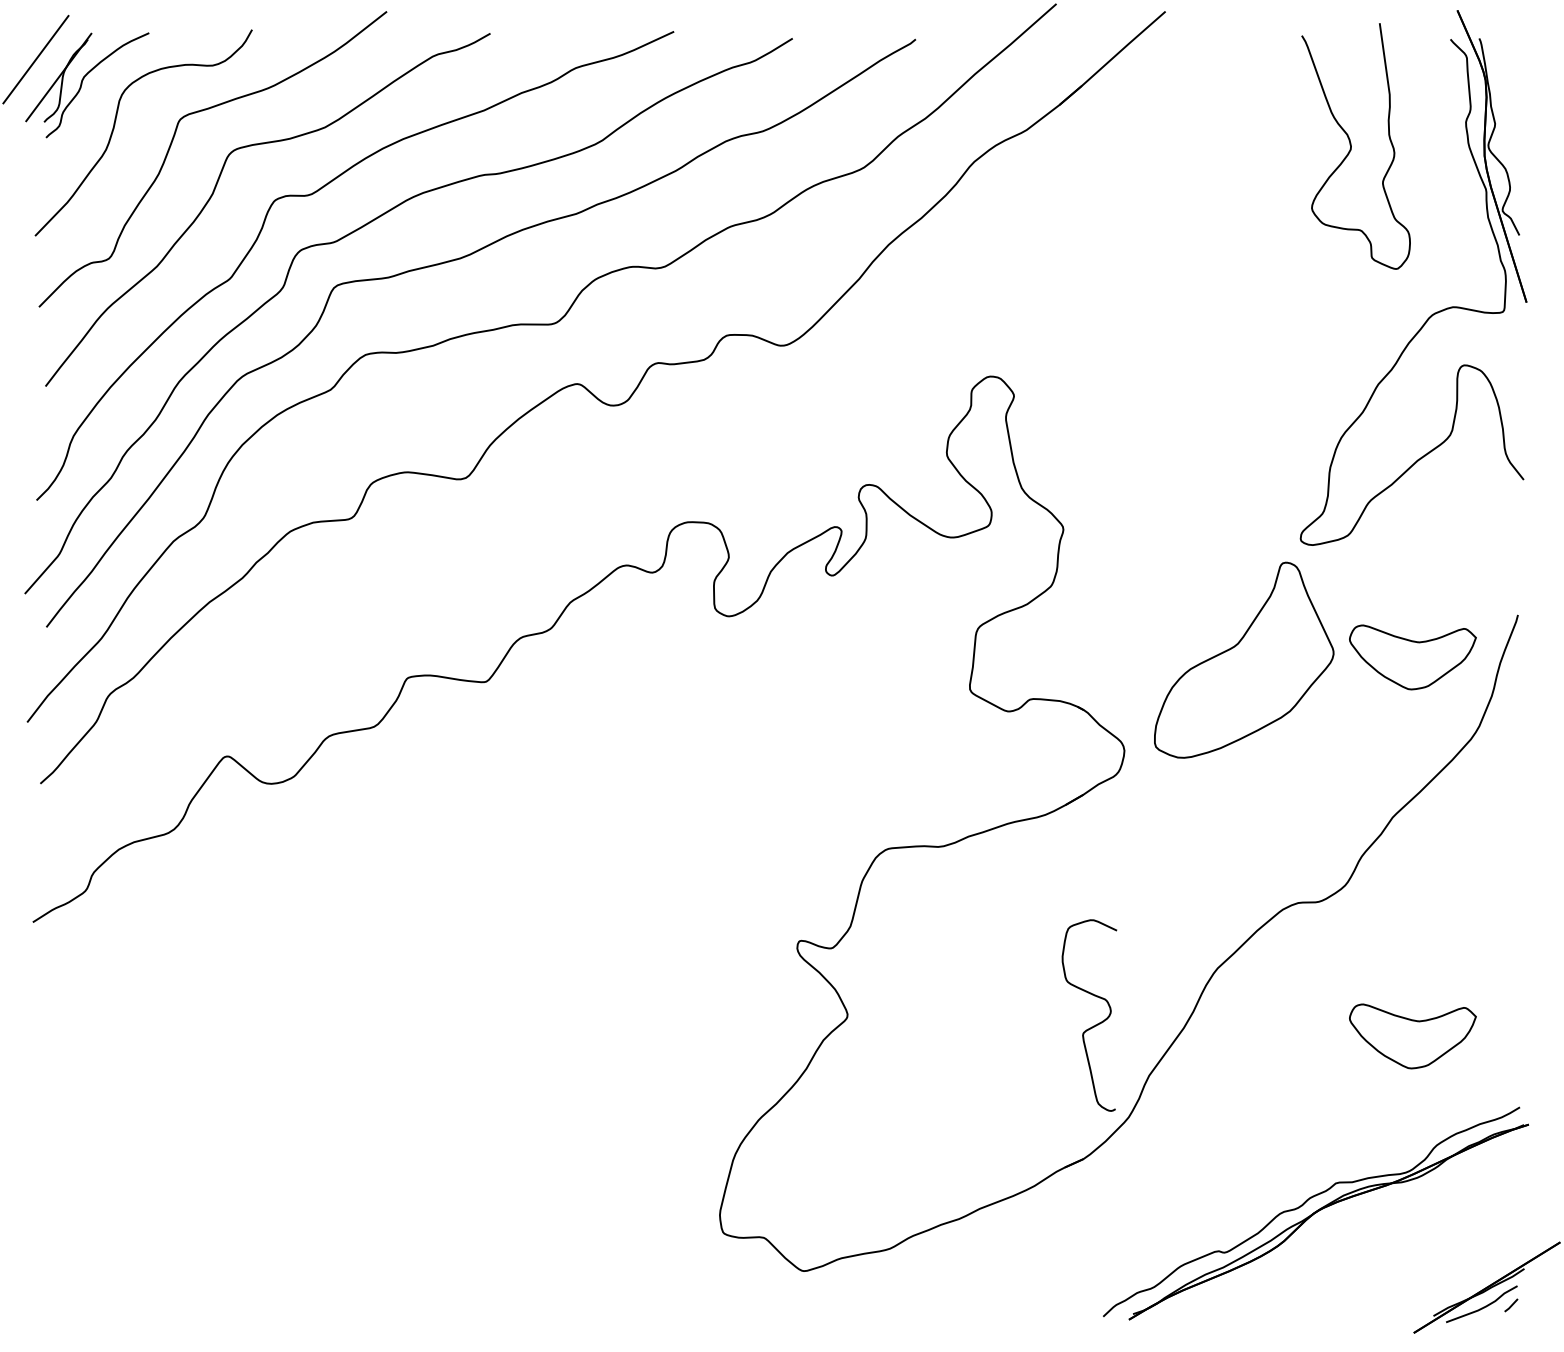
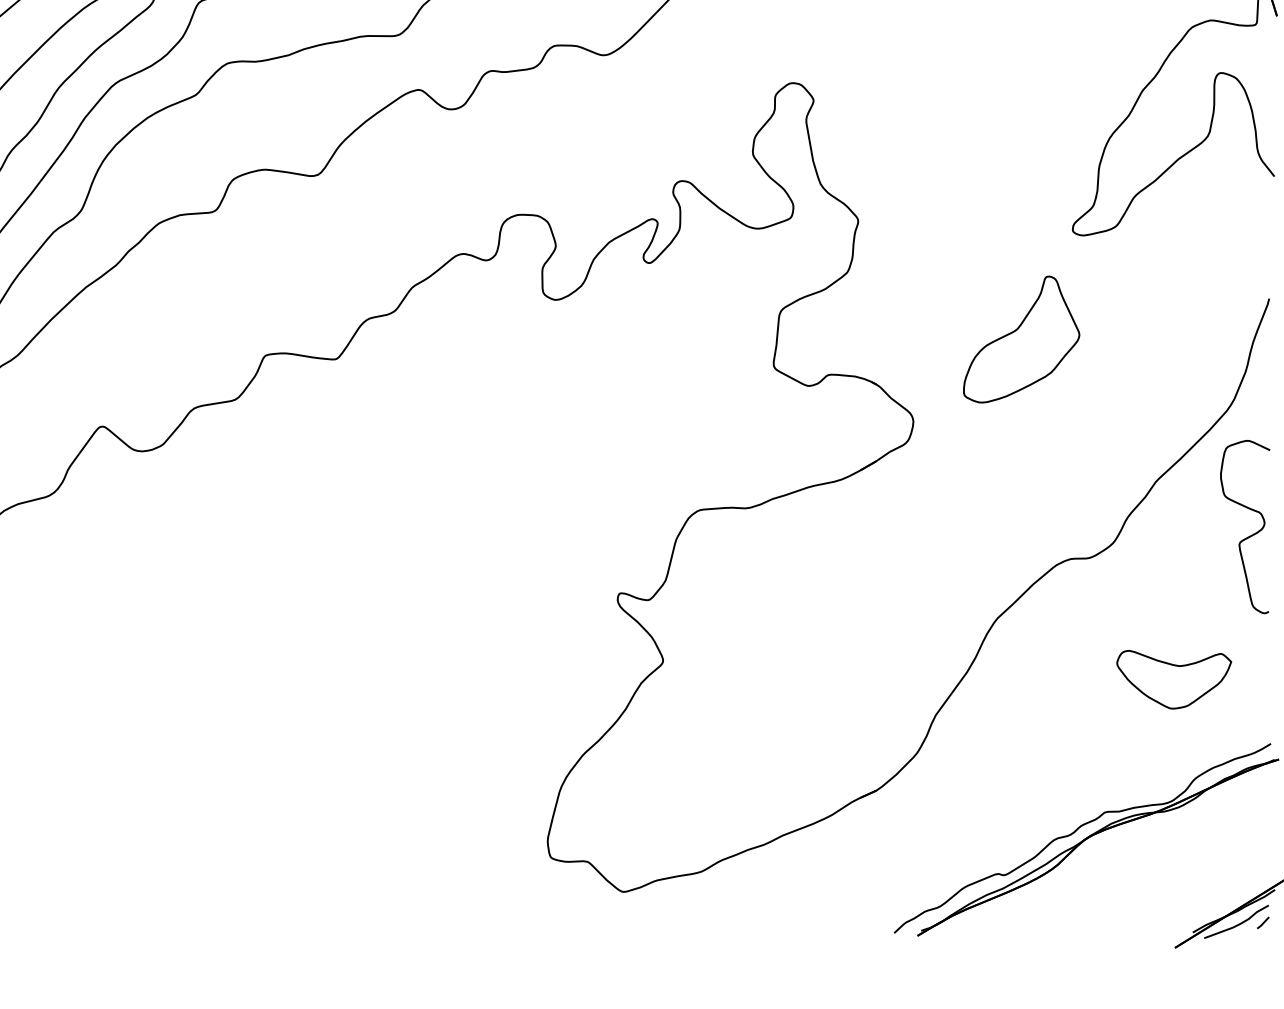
part: (1412, 657) -> (1173, 337), removed
part: (1243, 659) -> (1021, 338), size x0.71
curve: (1093, 1025) -> (1248, 536), moved

